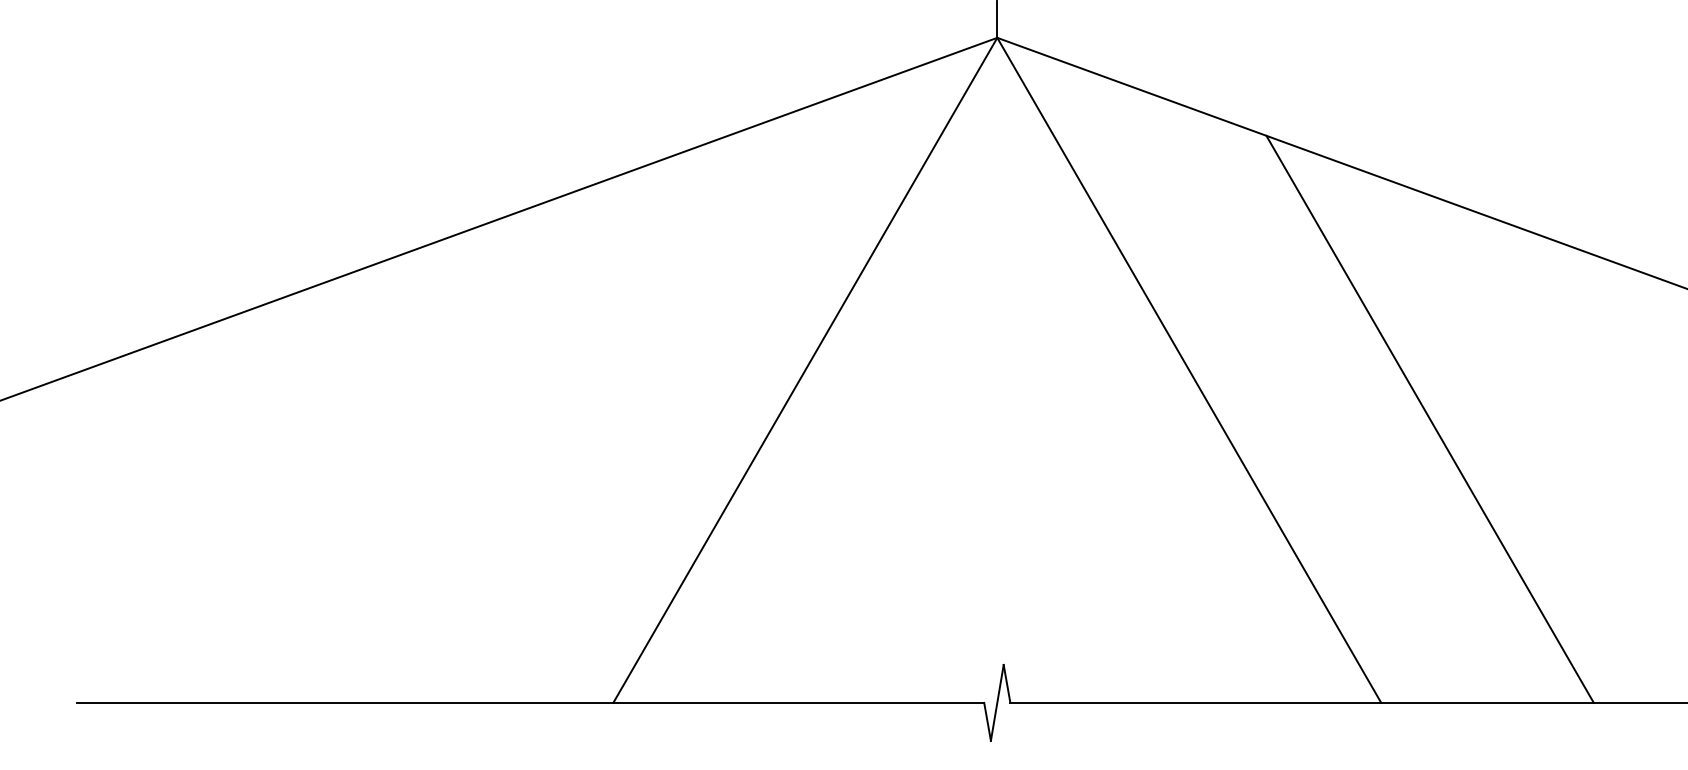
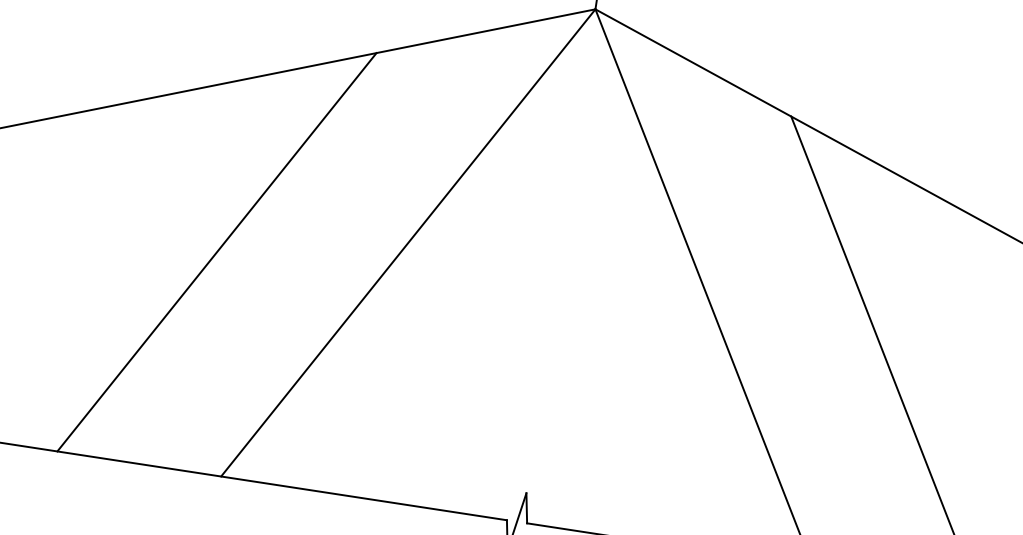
line: (564, 418) -> (217, 251), added

